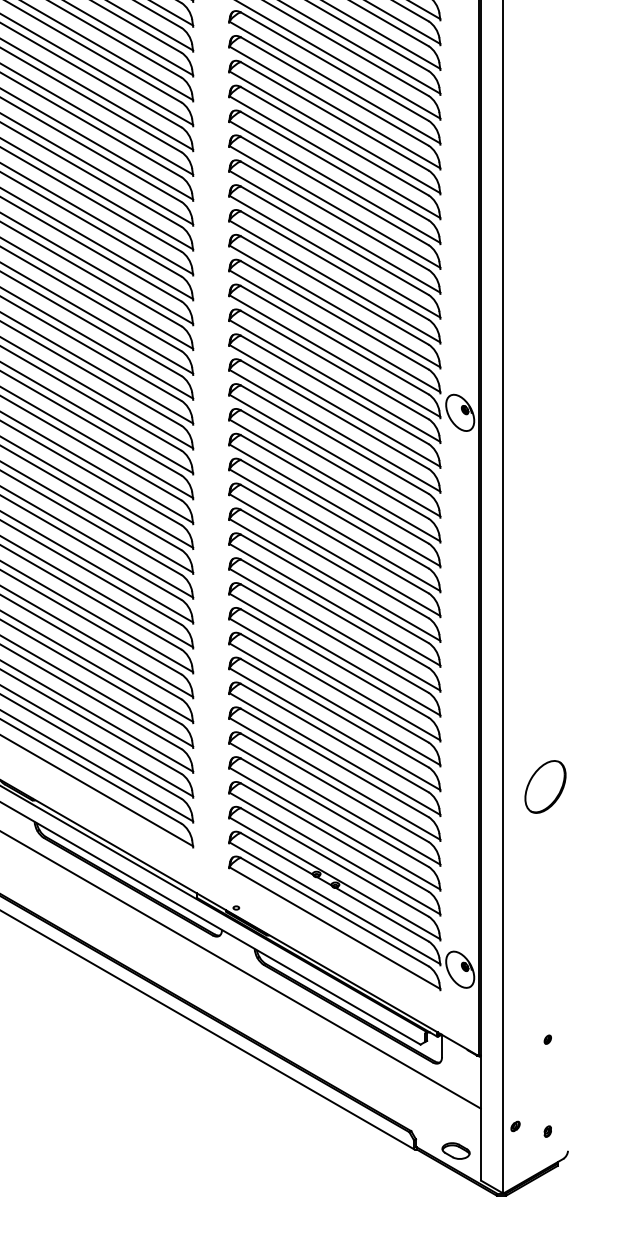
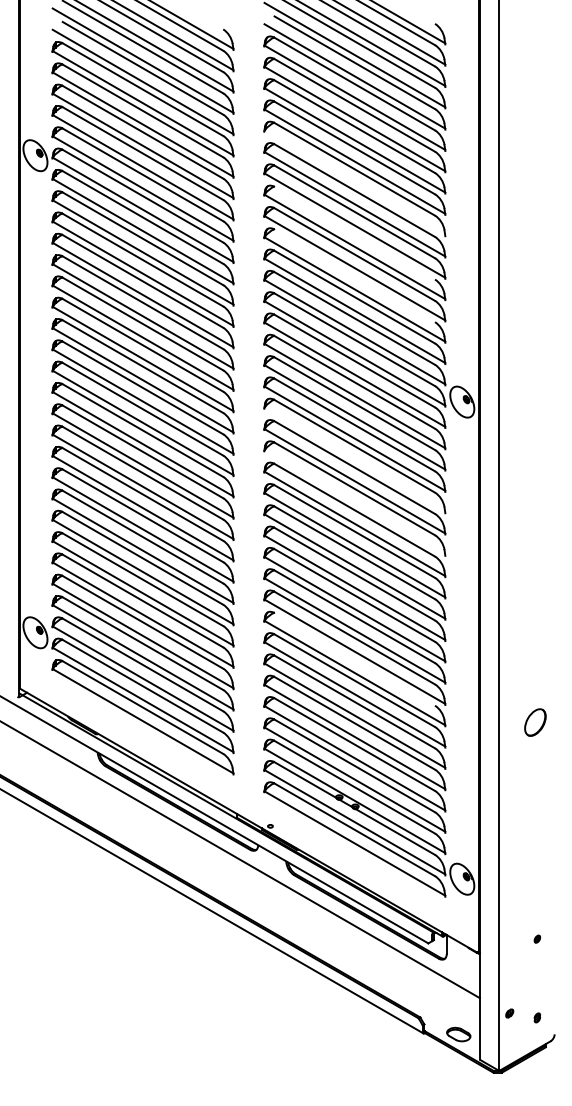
line: (334, 156) -> (354, 182), removed
line: (334, 214) -> (354, 232), removed
line: (334, 265) -> (354, 275), removed
line: (334, 479) -> (354, 459), removed
line: (334, 530) -> (354, 502), removed
line: (334, 713) -> (354, 659), removed
part: (545, 786) -> (535, 722), size x0.6

